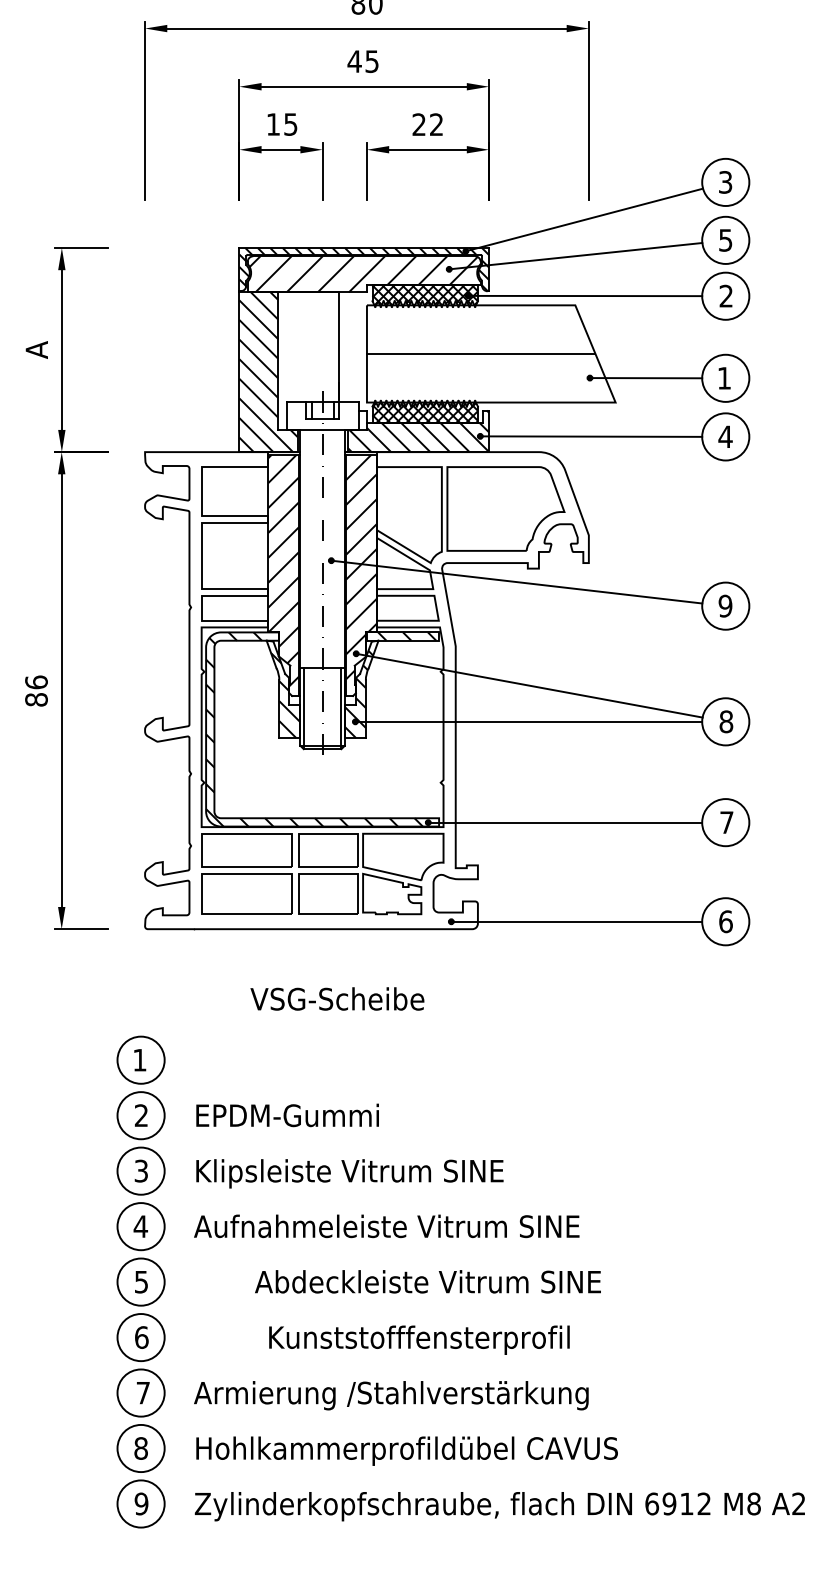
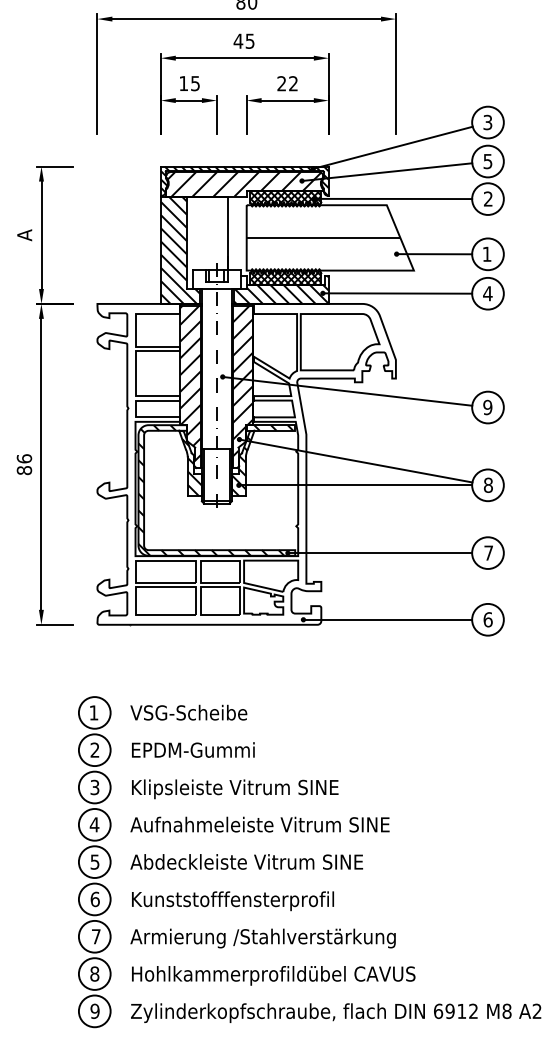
text: (336, 998) -> (188, 712), moved
text: (427, 1281) -> (246, 861), moved
text: (418, 1340) -> (232, 901), moved

